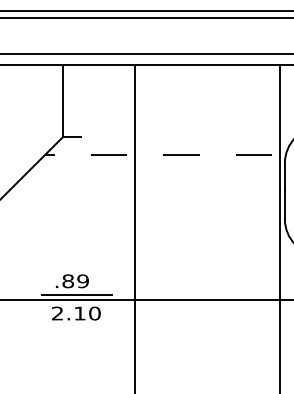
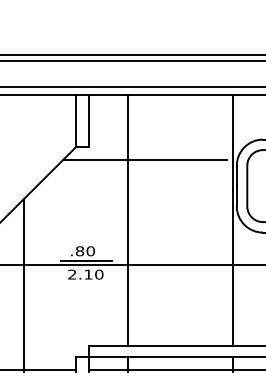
line: (81, 100) -> (89, 120), added
line: (157, 155) -> (144, 160), dashed -> solid
text: (82, 281) -> (90, 251), .89 -> .80

